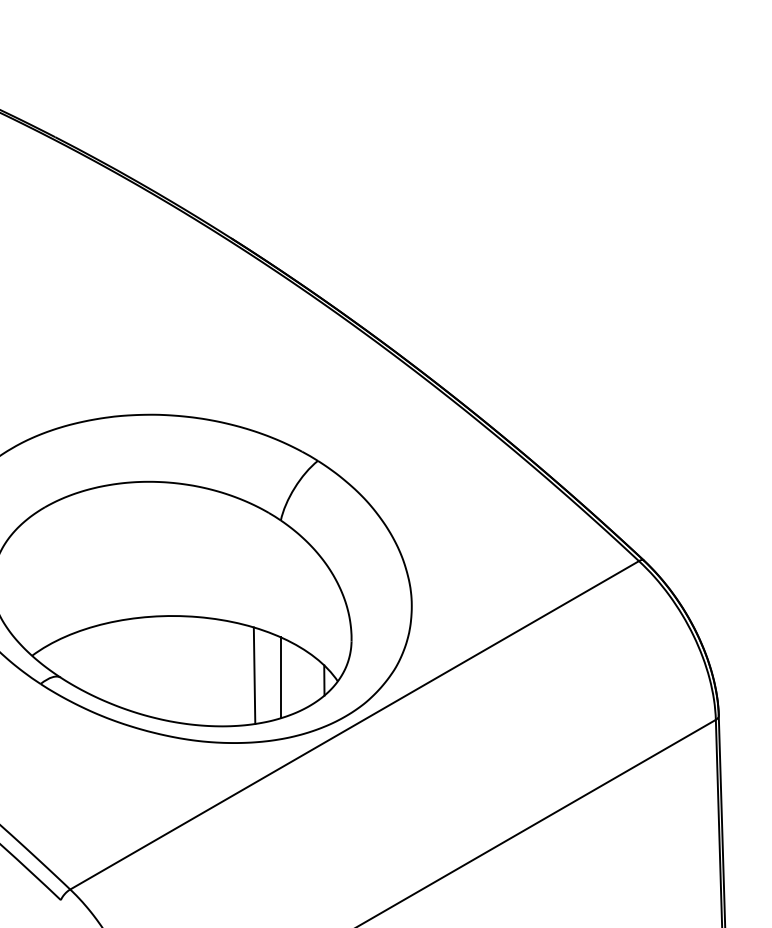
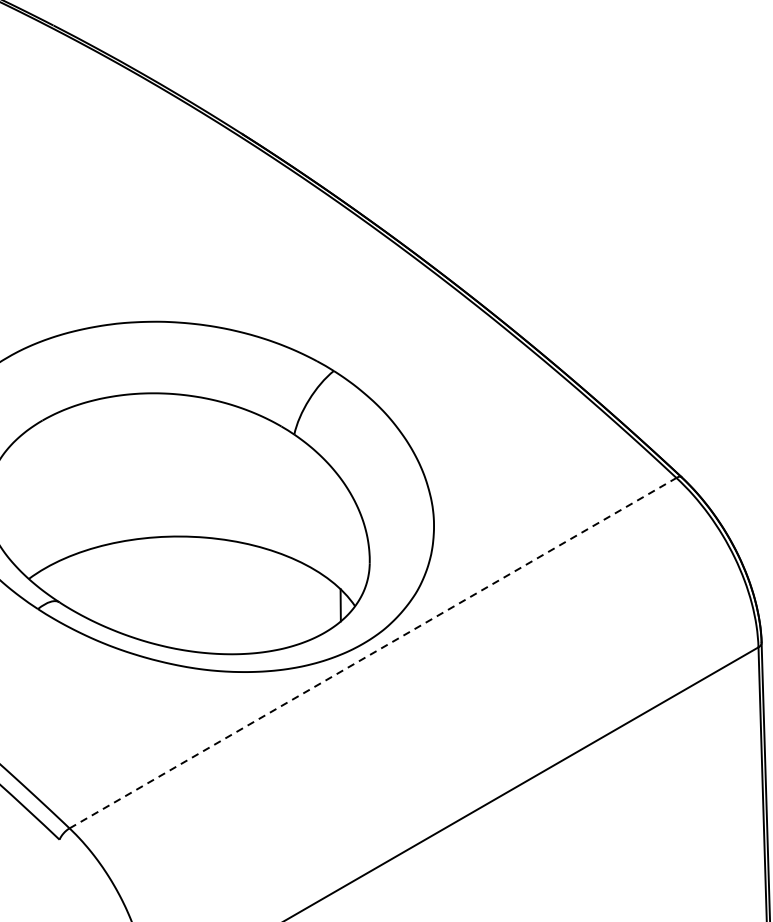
line: (254, 675) -> (266, 600), removed
line: (281, 677) -> (294, 602), removed
line: (355, 725) -> (373, 653), solid -> dashed

